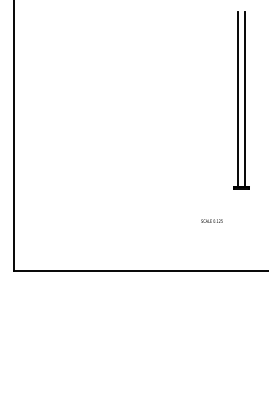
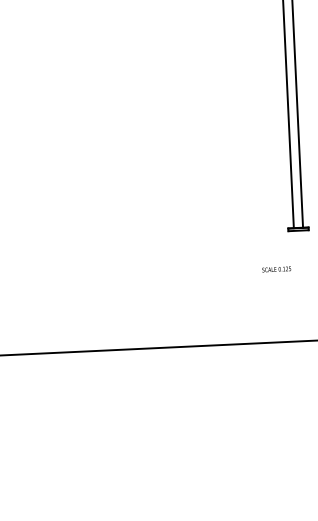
text: (211, 220) -> (275, 268), moved

